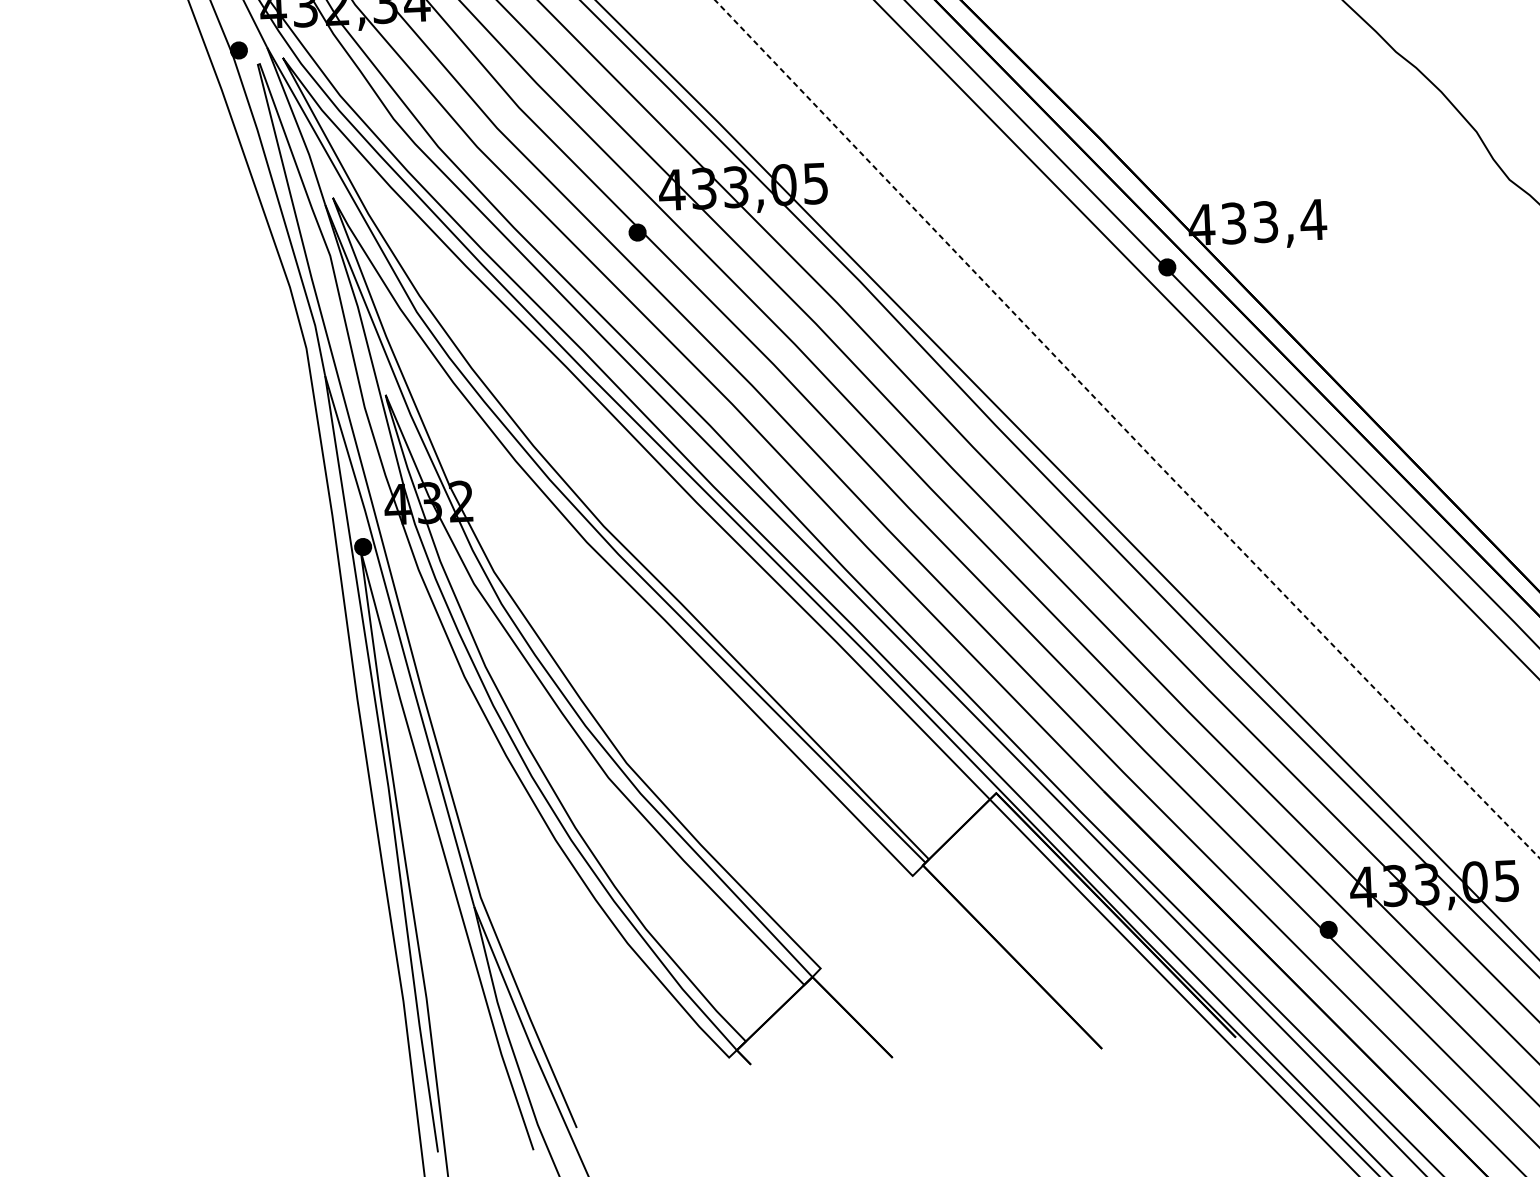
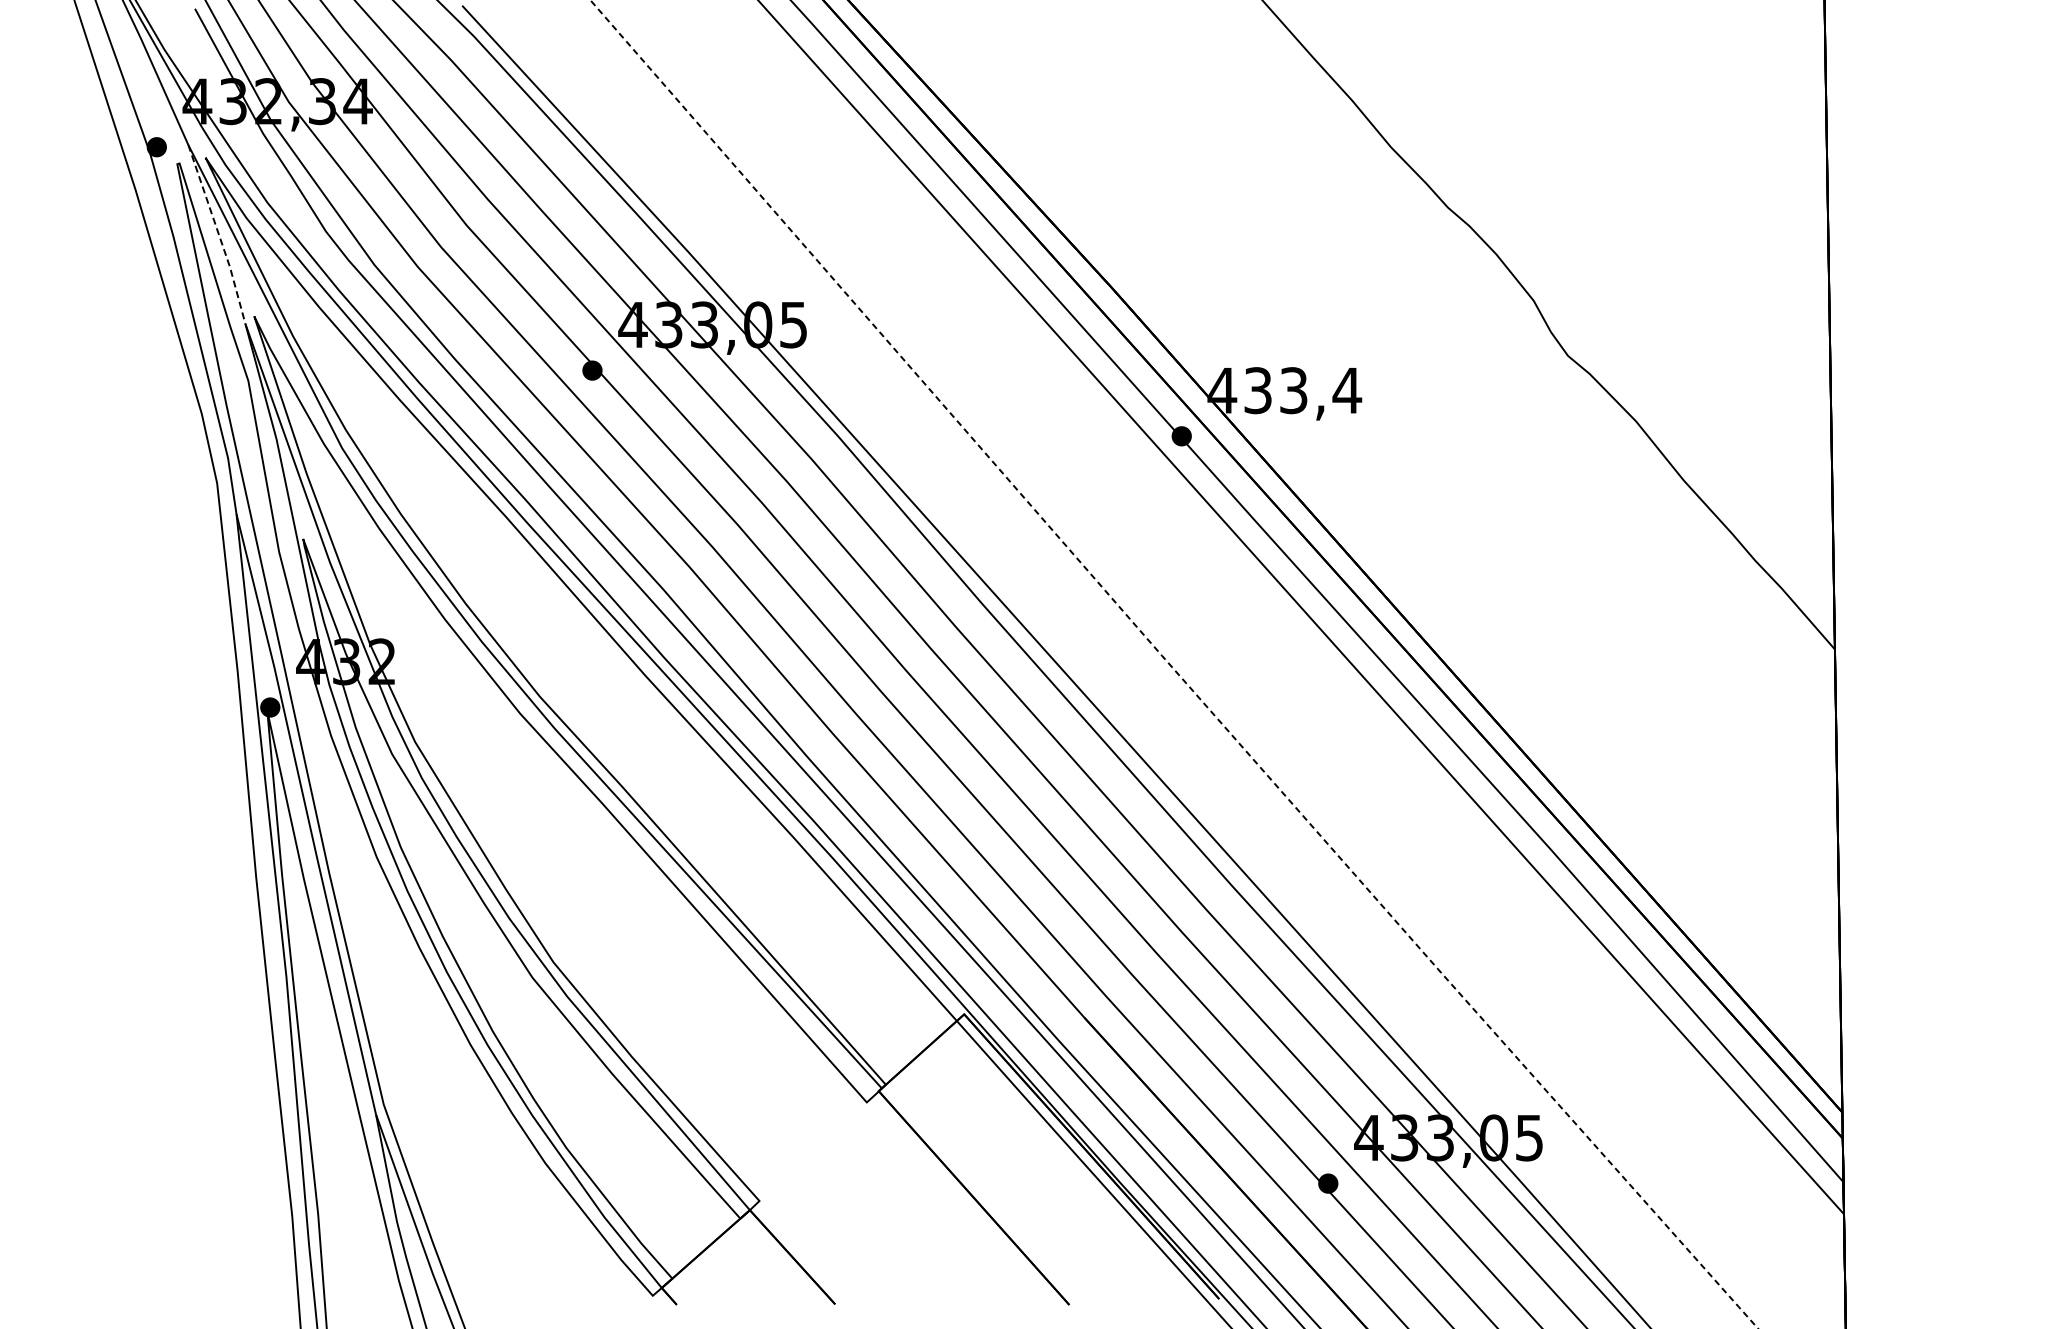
line: (297, 126) -> (218, 234), solid -> dashed

